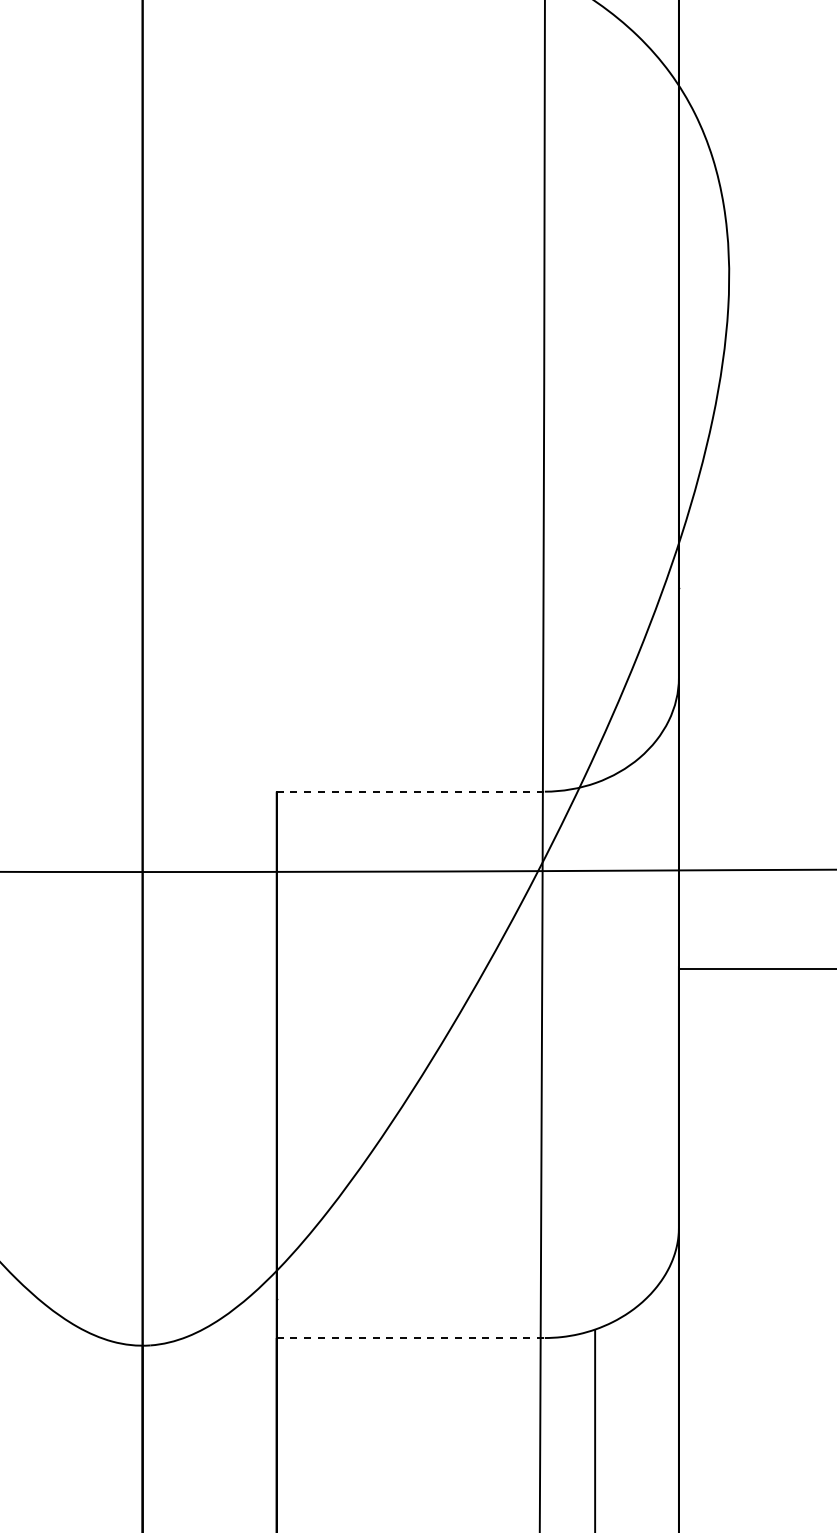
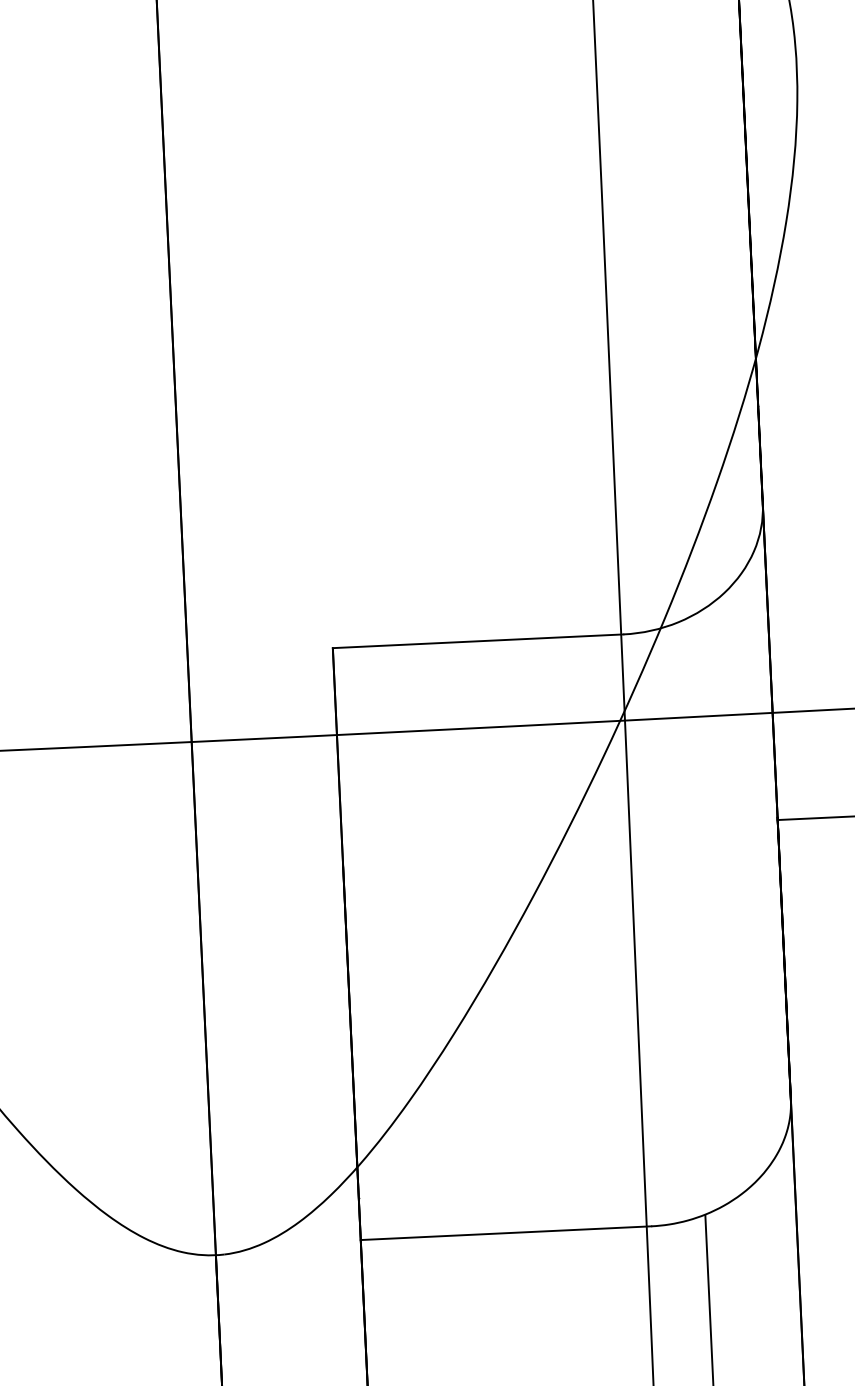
line: (411, 791) -> (478, 641), dashed -> solid
line: (411, 1338) -> (506, 1233), dashed -> solid

